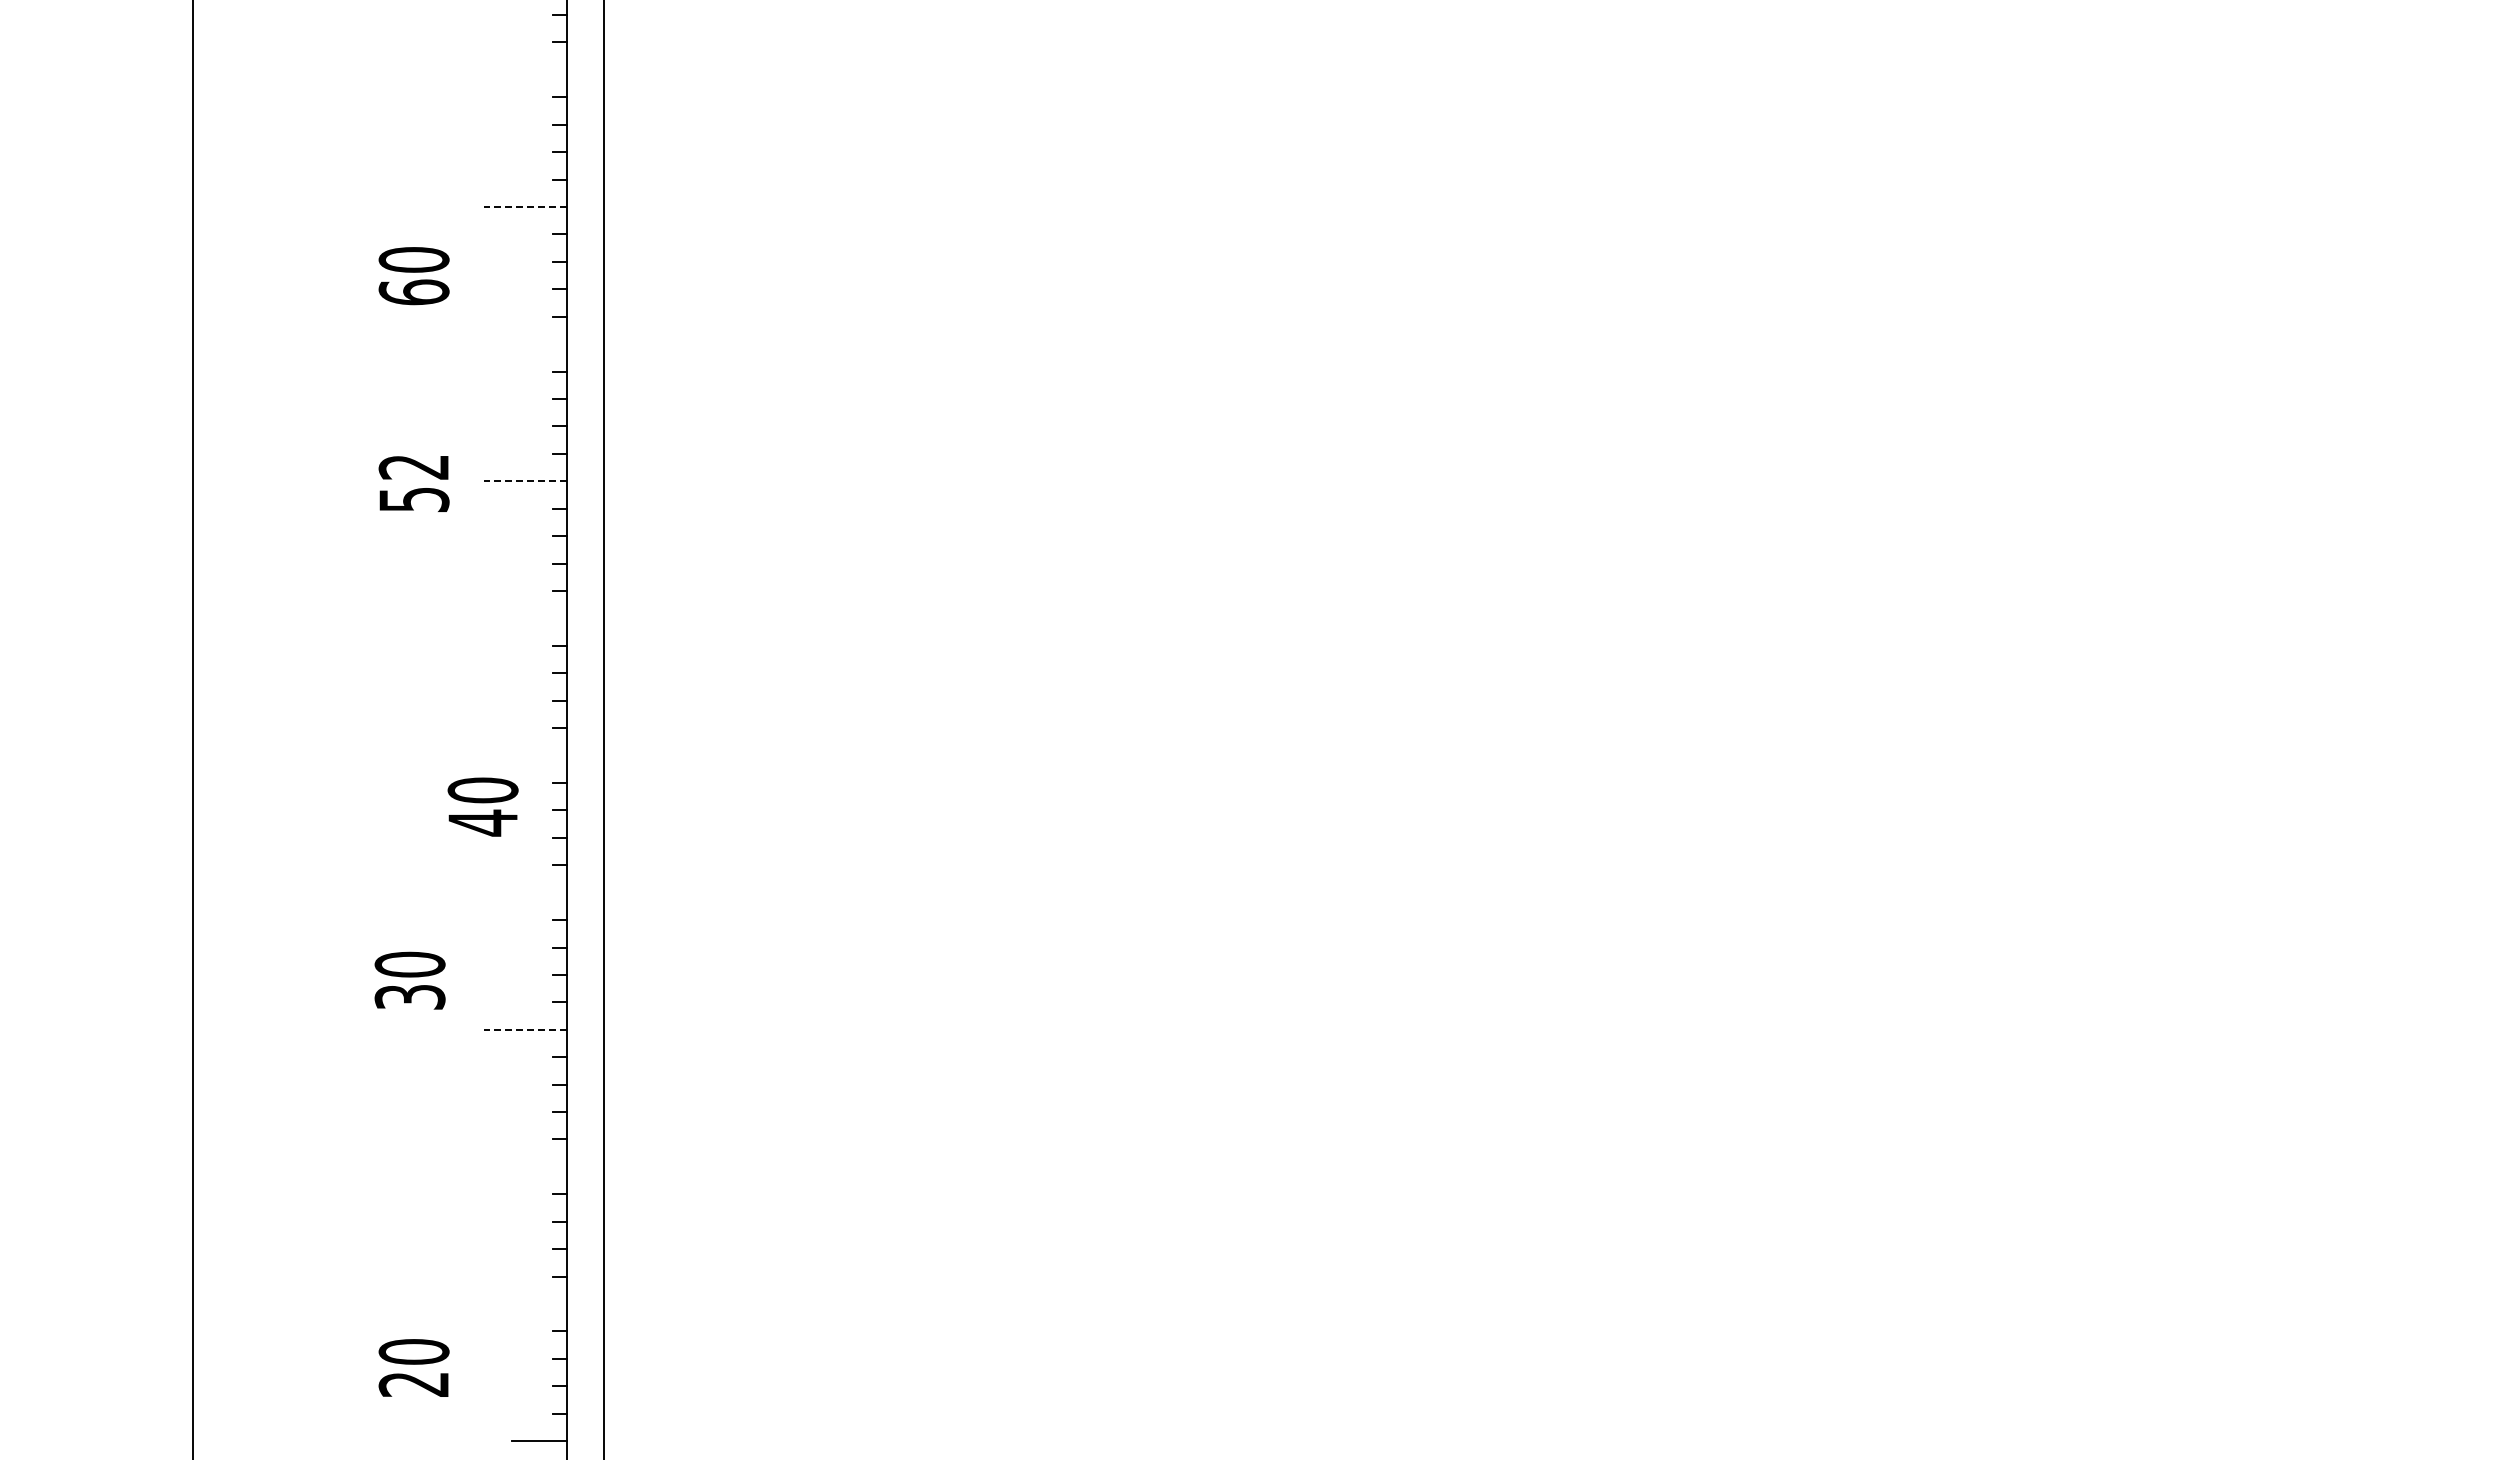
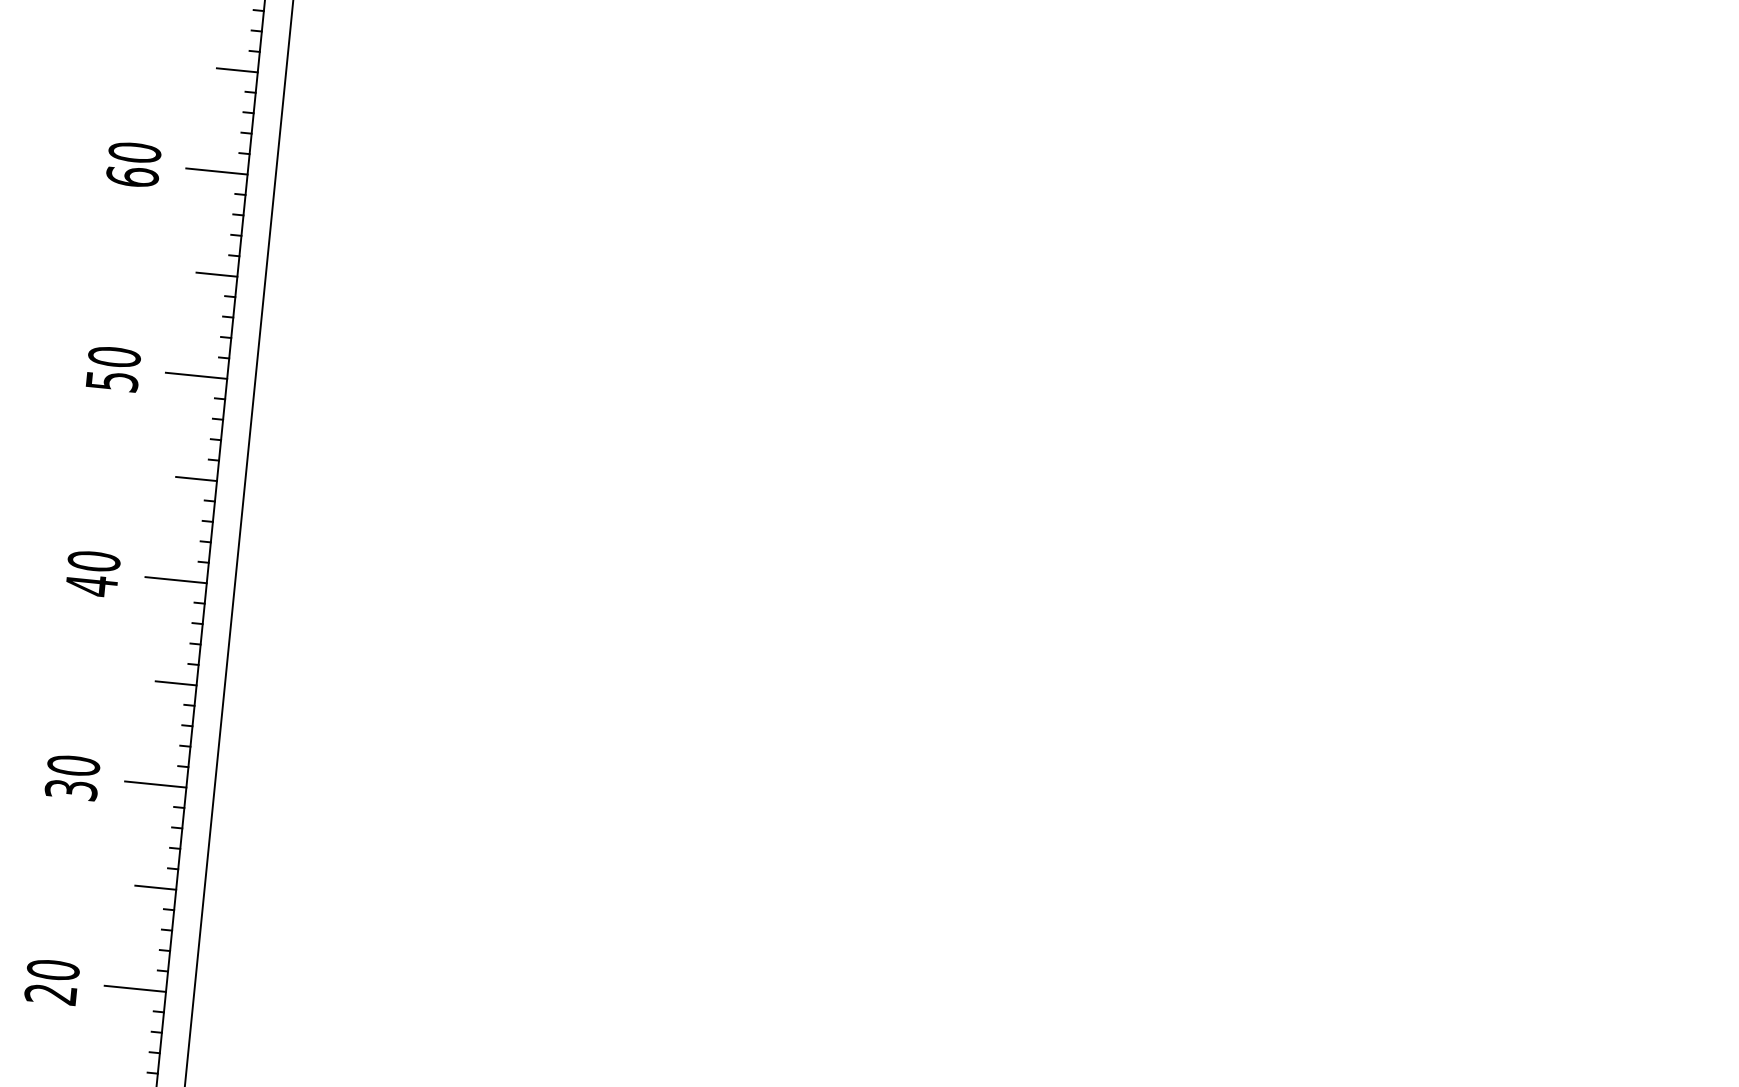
line: (538, 69) -> (236, 69), added
line: (525, 207) -> (216, 171), dashed -> solid
text: (413, 276) -> (133, 164), moved
line: (538, 344) -> (216, 274), added
text: (413, 466) -> (114, 356), 52 -> 50
line: (525, 481) -> (196, 375), dashed -> solid
line: (538, 618) -> (195, 479), added
line: (525, 755) -> (176, 580), added
text: (482, 806) -> (92, 573), moved
line: (538, 892) -> (175, 683), added
text: (409, 980) -> (72, 777), moved
line: (525, 1029) -> (155, 784), dashed -> solid
line: (538, 1166) -> (155, 887), added
line: (525, 1304) -> (135, 989), added
text: (413, 1367) -> (51, 981), moved

